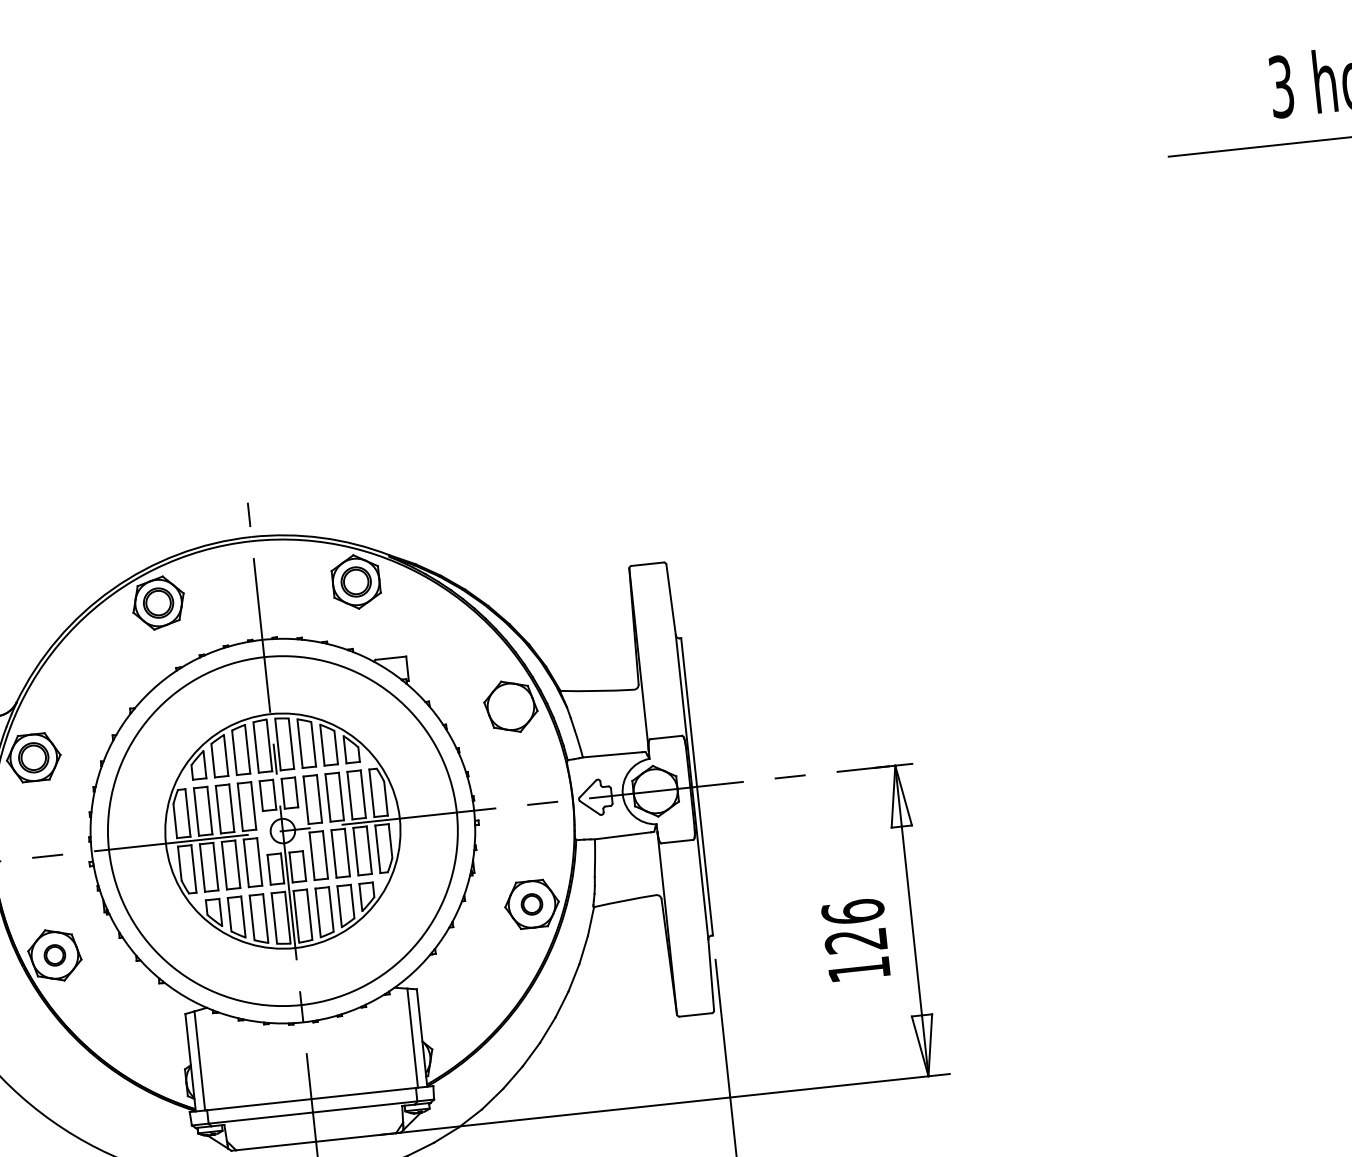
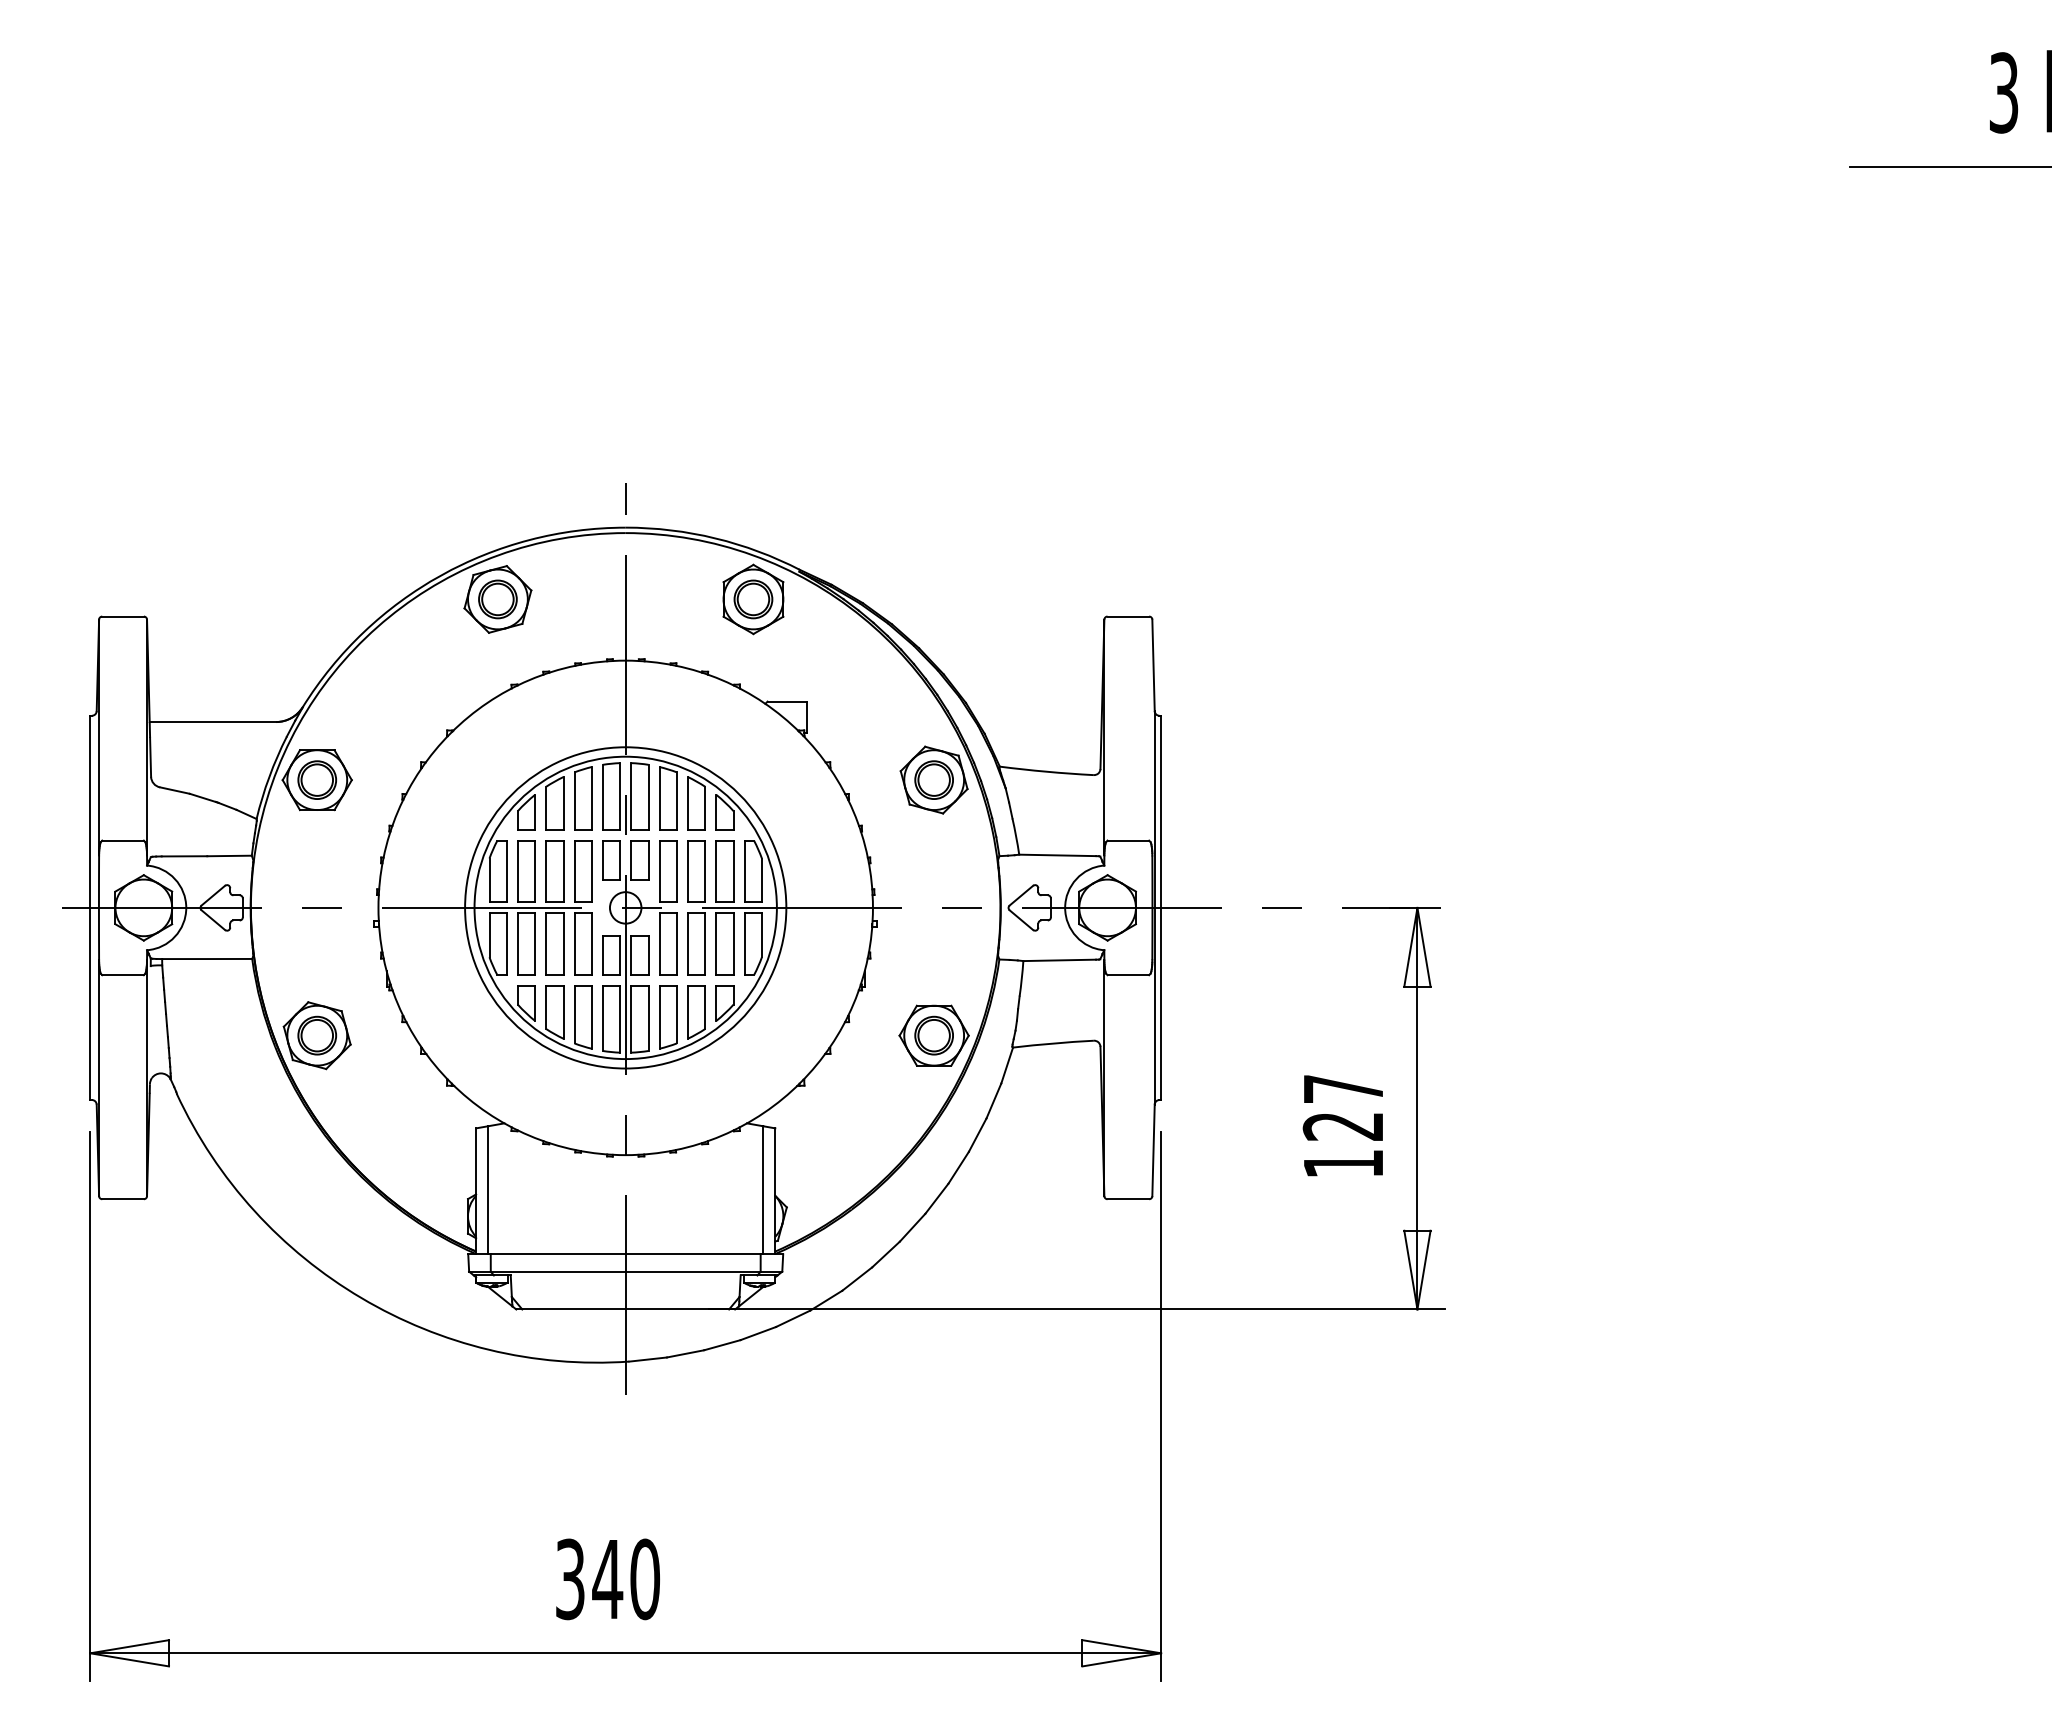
part: (510, 706) -> (933, 779), added
circle: (282, 830) -> (625, 907), size x0.71
part: (531, 904) -> (933, 1035), size x1.43
text: (853, 911) -> (1343, 1088), 126 -> 127
part: (55, 955) -> (317, 1035), size x1.43

